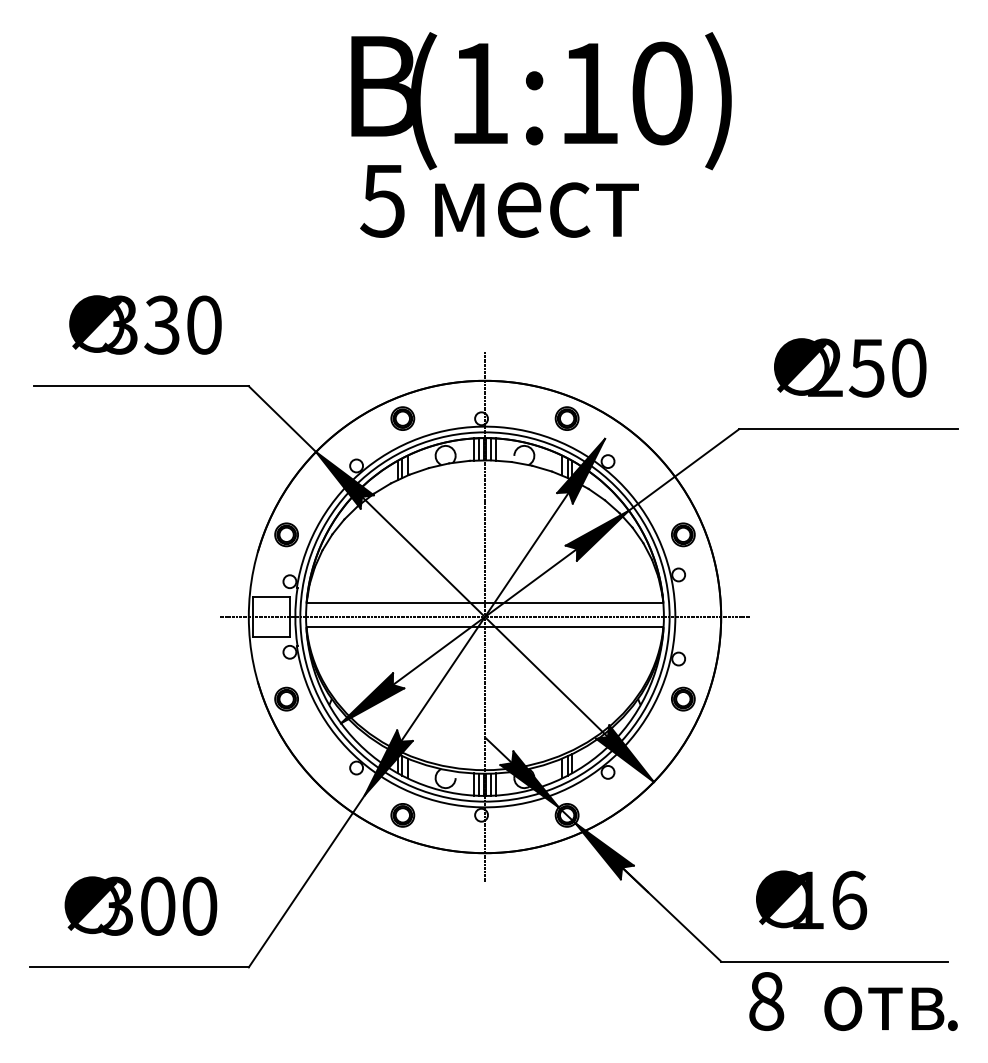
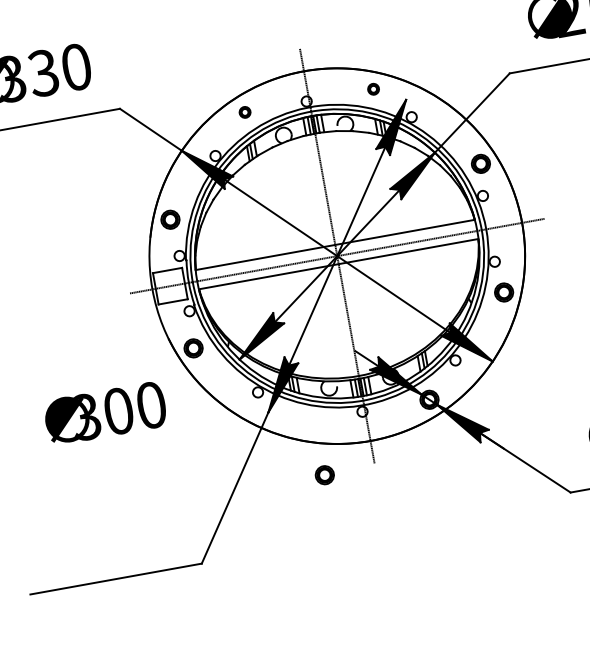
part: (402, 418) -> (244, 112), size x0.6
part: (566, 418) -> (373, 89), size x0.6
part: (402, 815) -> (324, 475), moved
text: (140, 905) -> (104, 413), moved

